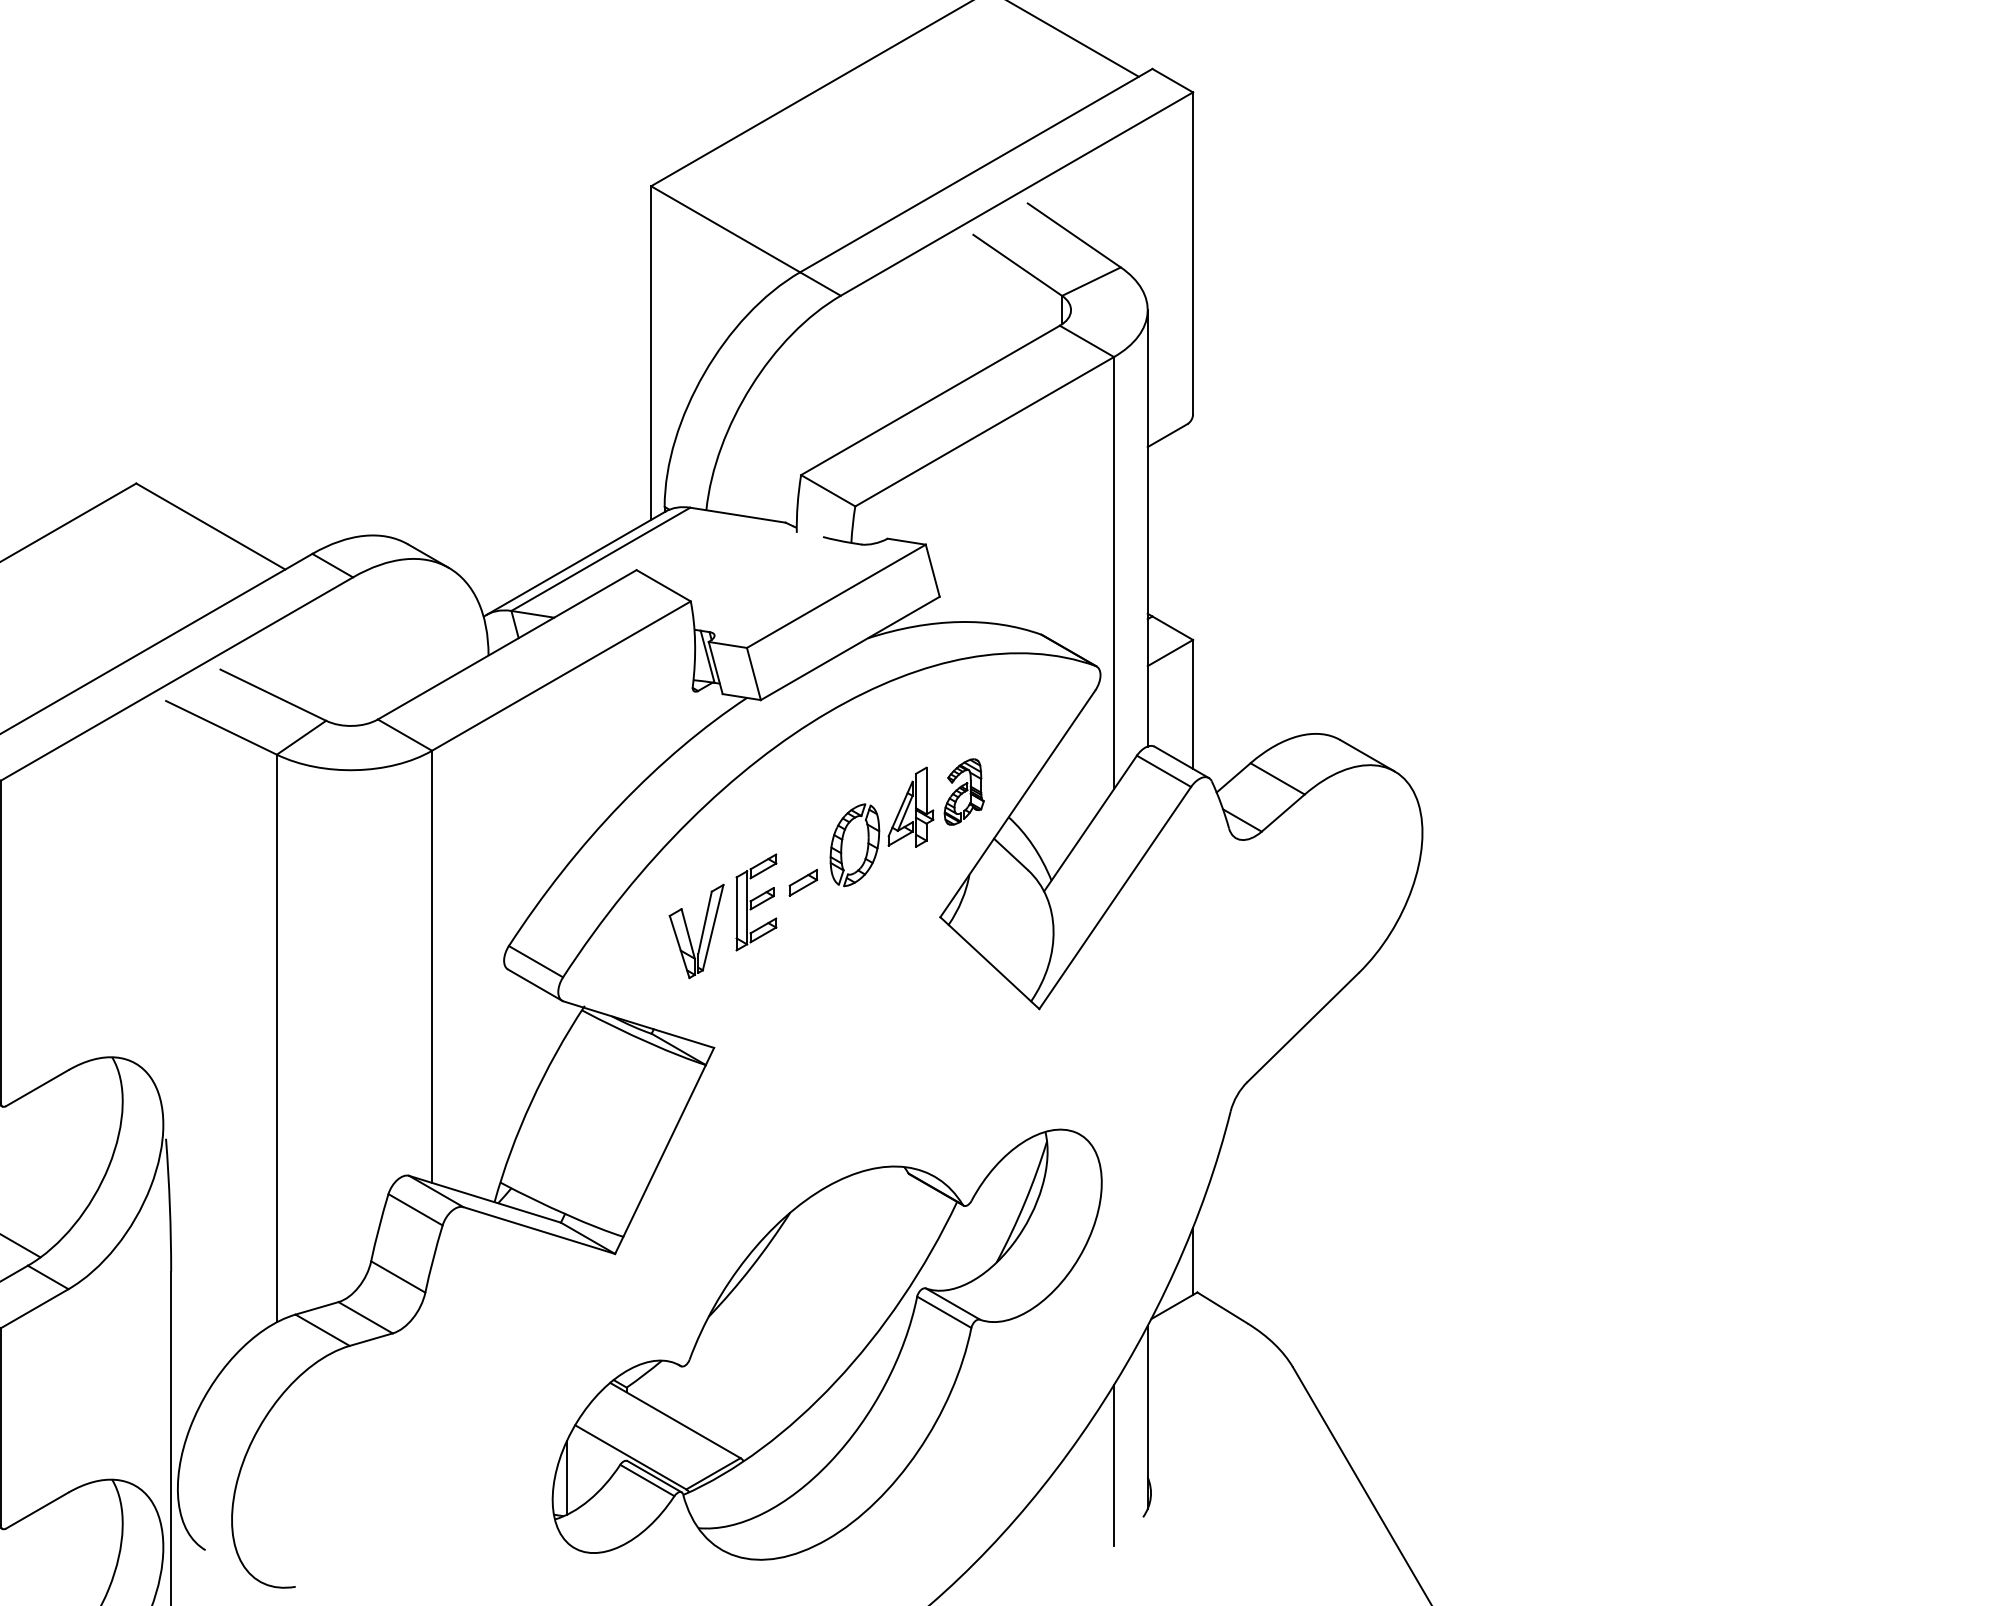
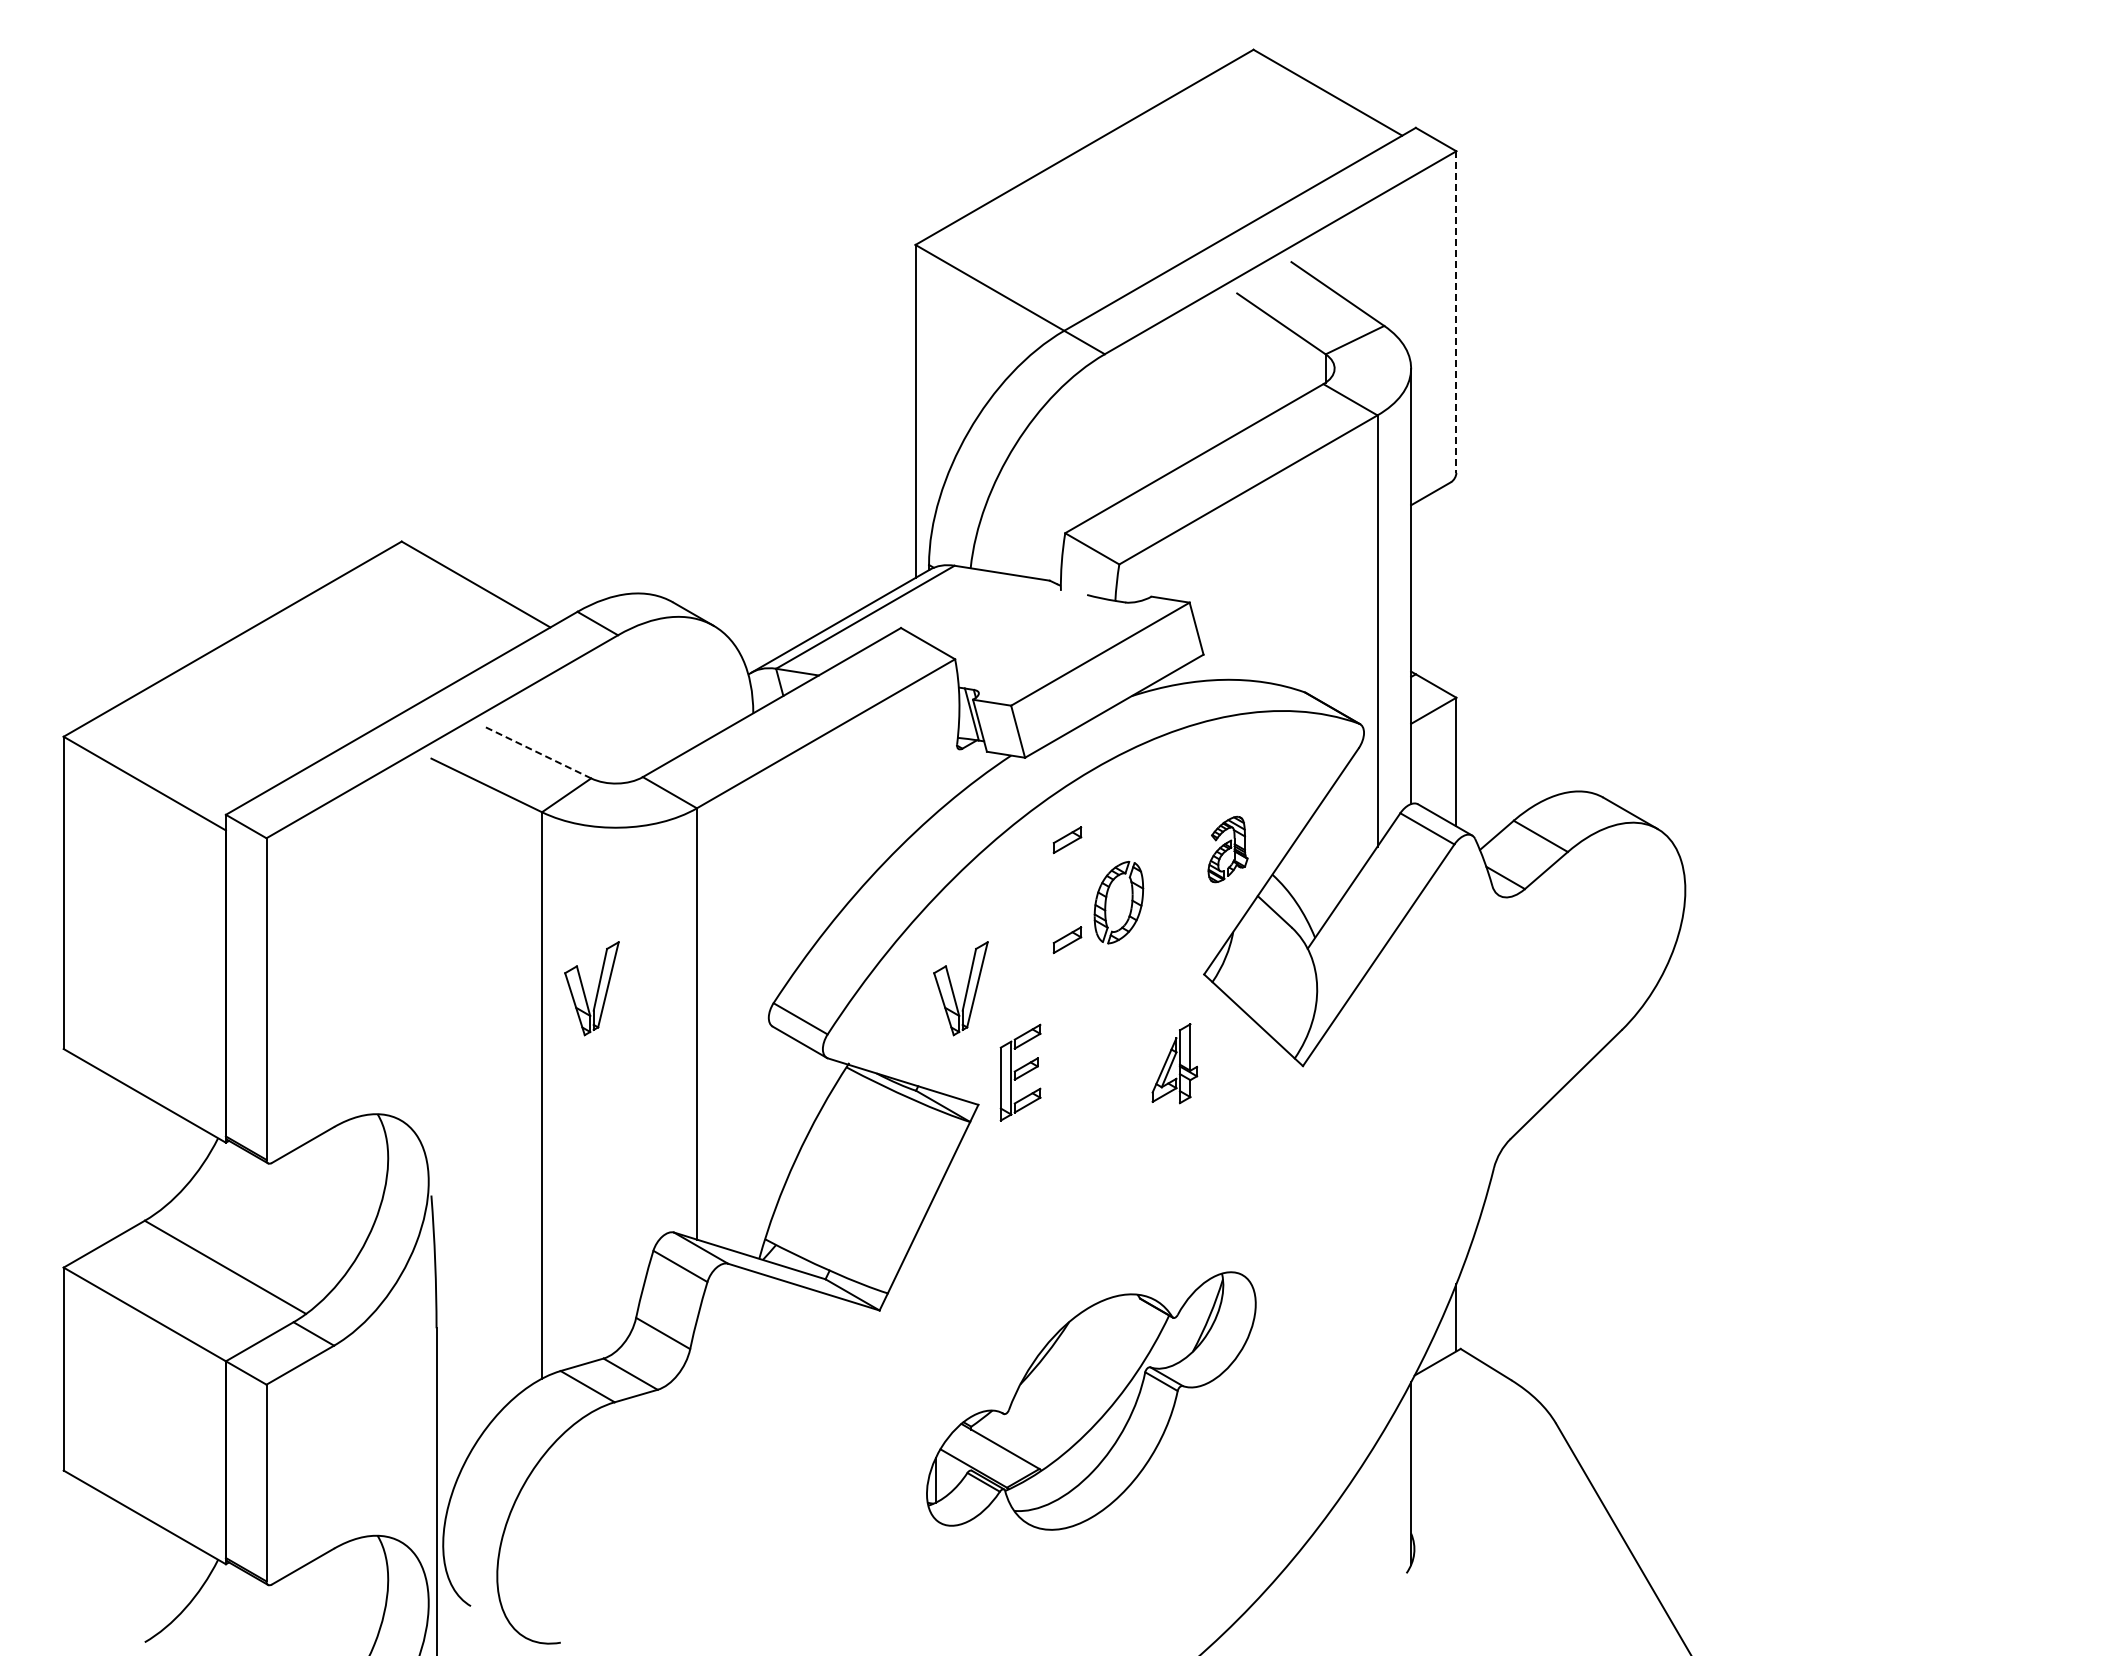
line: (1193, 253) -> (1456, 312), solid -> dashed
line: (273, 694) -> (538, 752), solid -> dashed
part: (803, 783) -> (1067, 840), added
part: (910, 807) -> (1174, 1063), moved
part: (756, 902) -> (1020, 1072), moved
part: (326, 931) -> (591, 988), added
part: (827, 1344) -> (1091, 1400), size x0.6
line: (1114, 1465) -> (1377, 1521), removed

